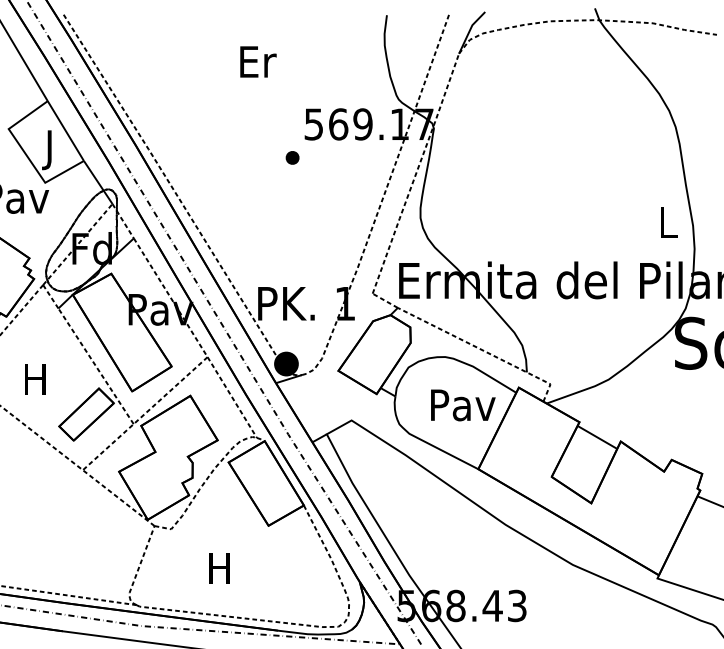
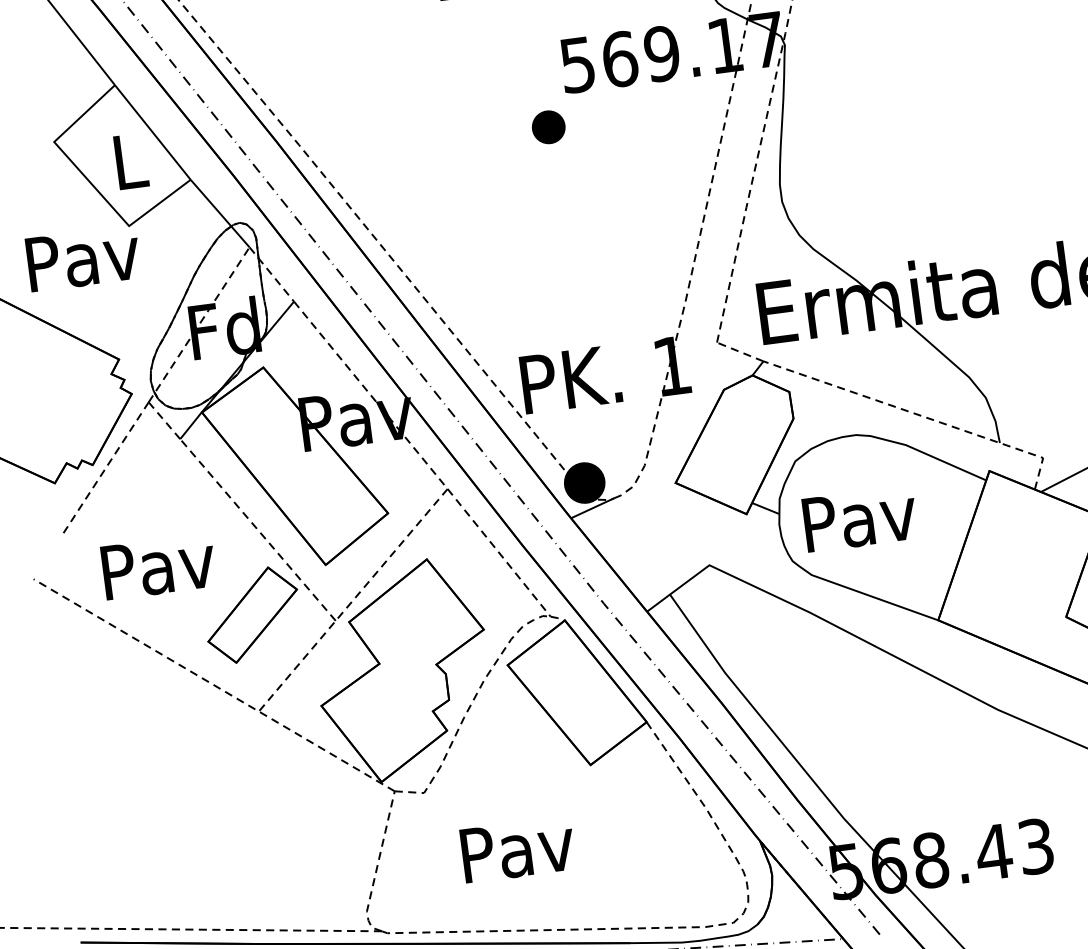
text: (50, 150) -> (130, 169), J -> L
part: (292, 157) -> (548, 126), size x1.4
text: (36, 379) -> (158, 566), H -> Pav
text: (463, 405) -> (860, 519), moved
text: (220, 568) -> (517, 849), H -> Pav

